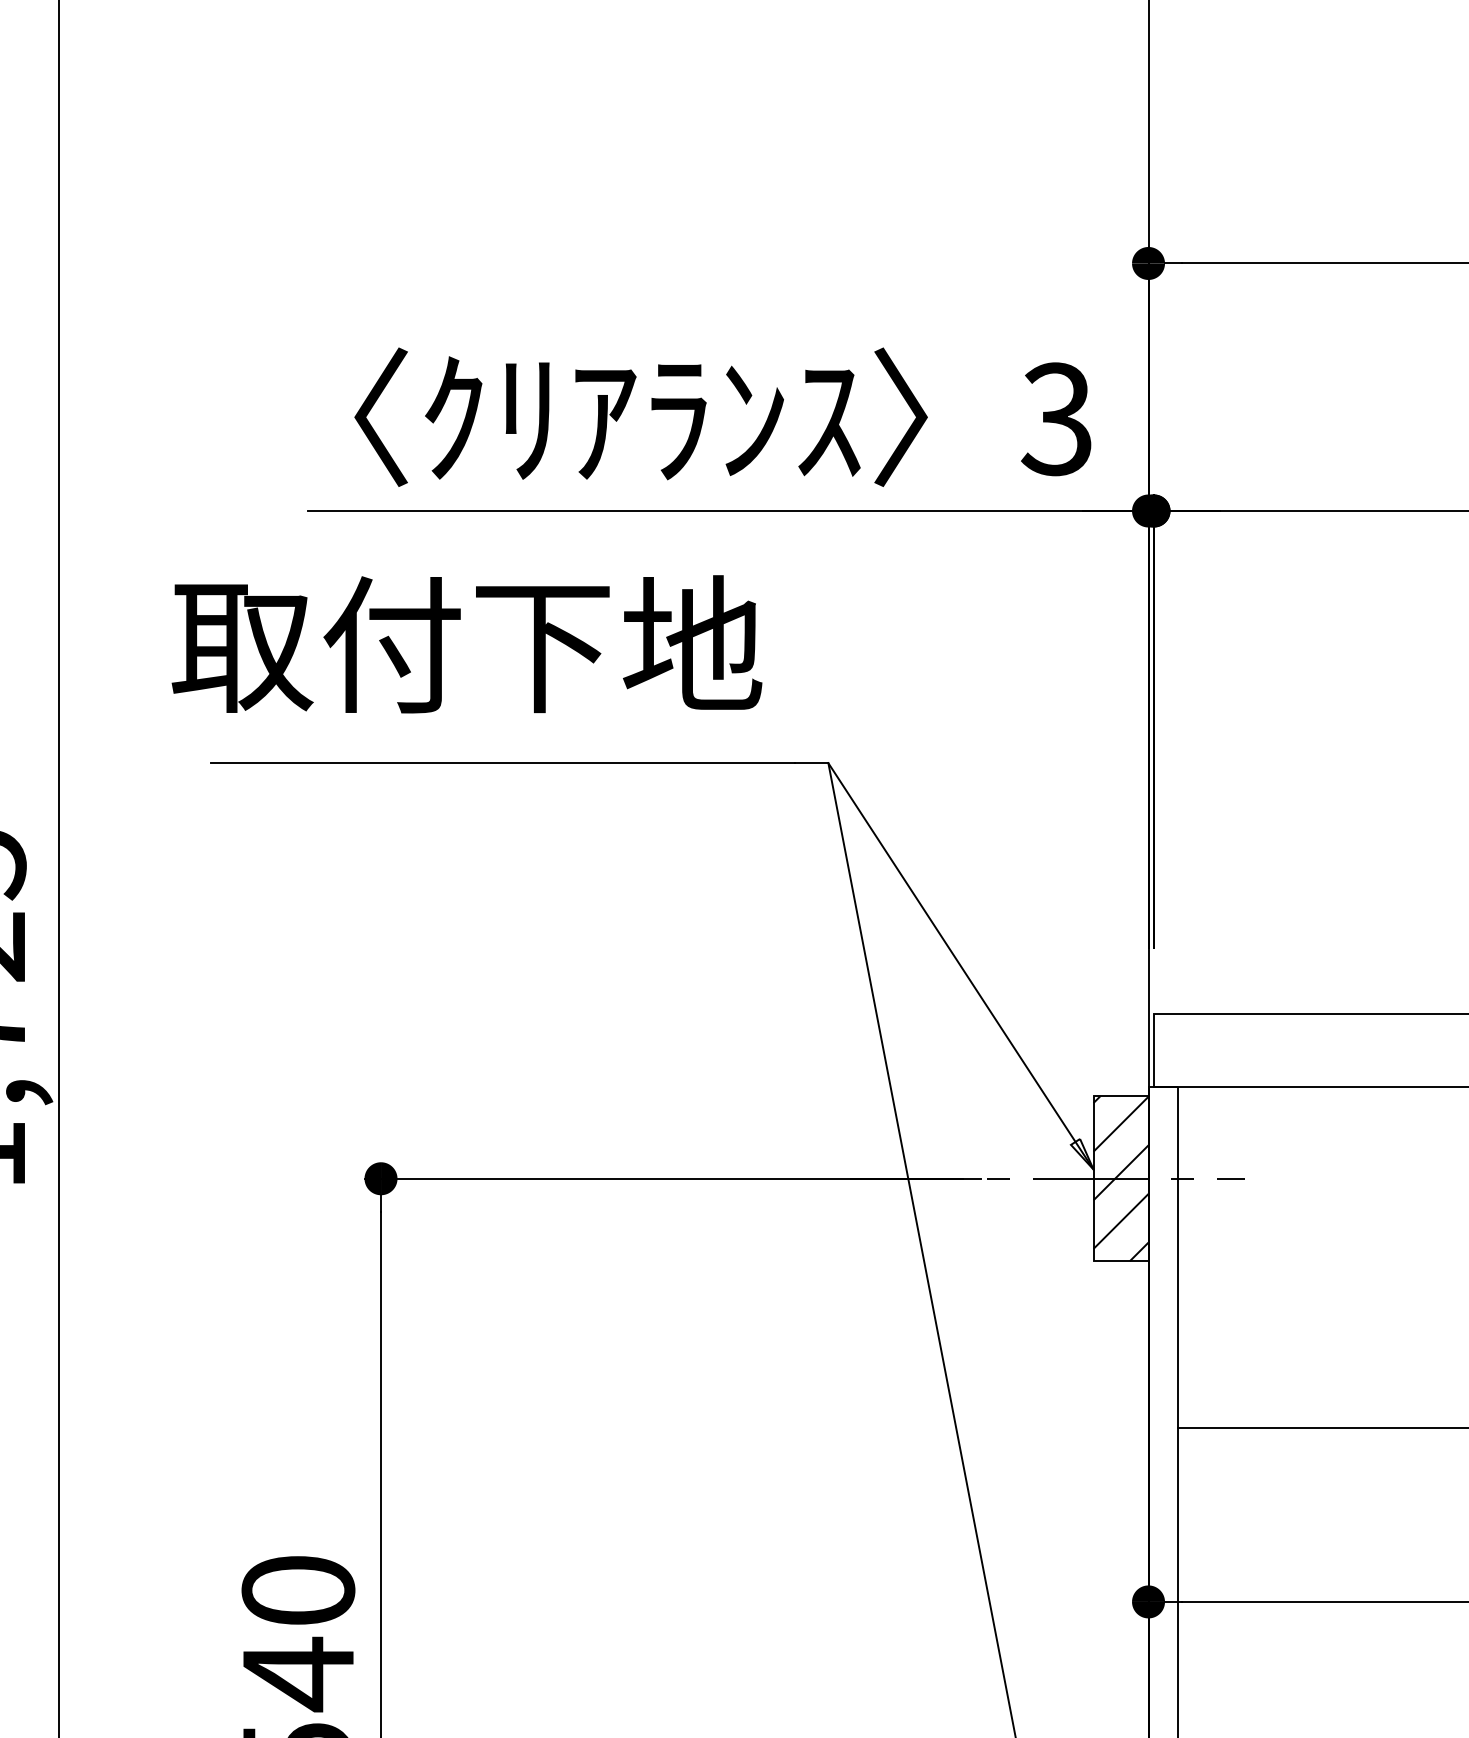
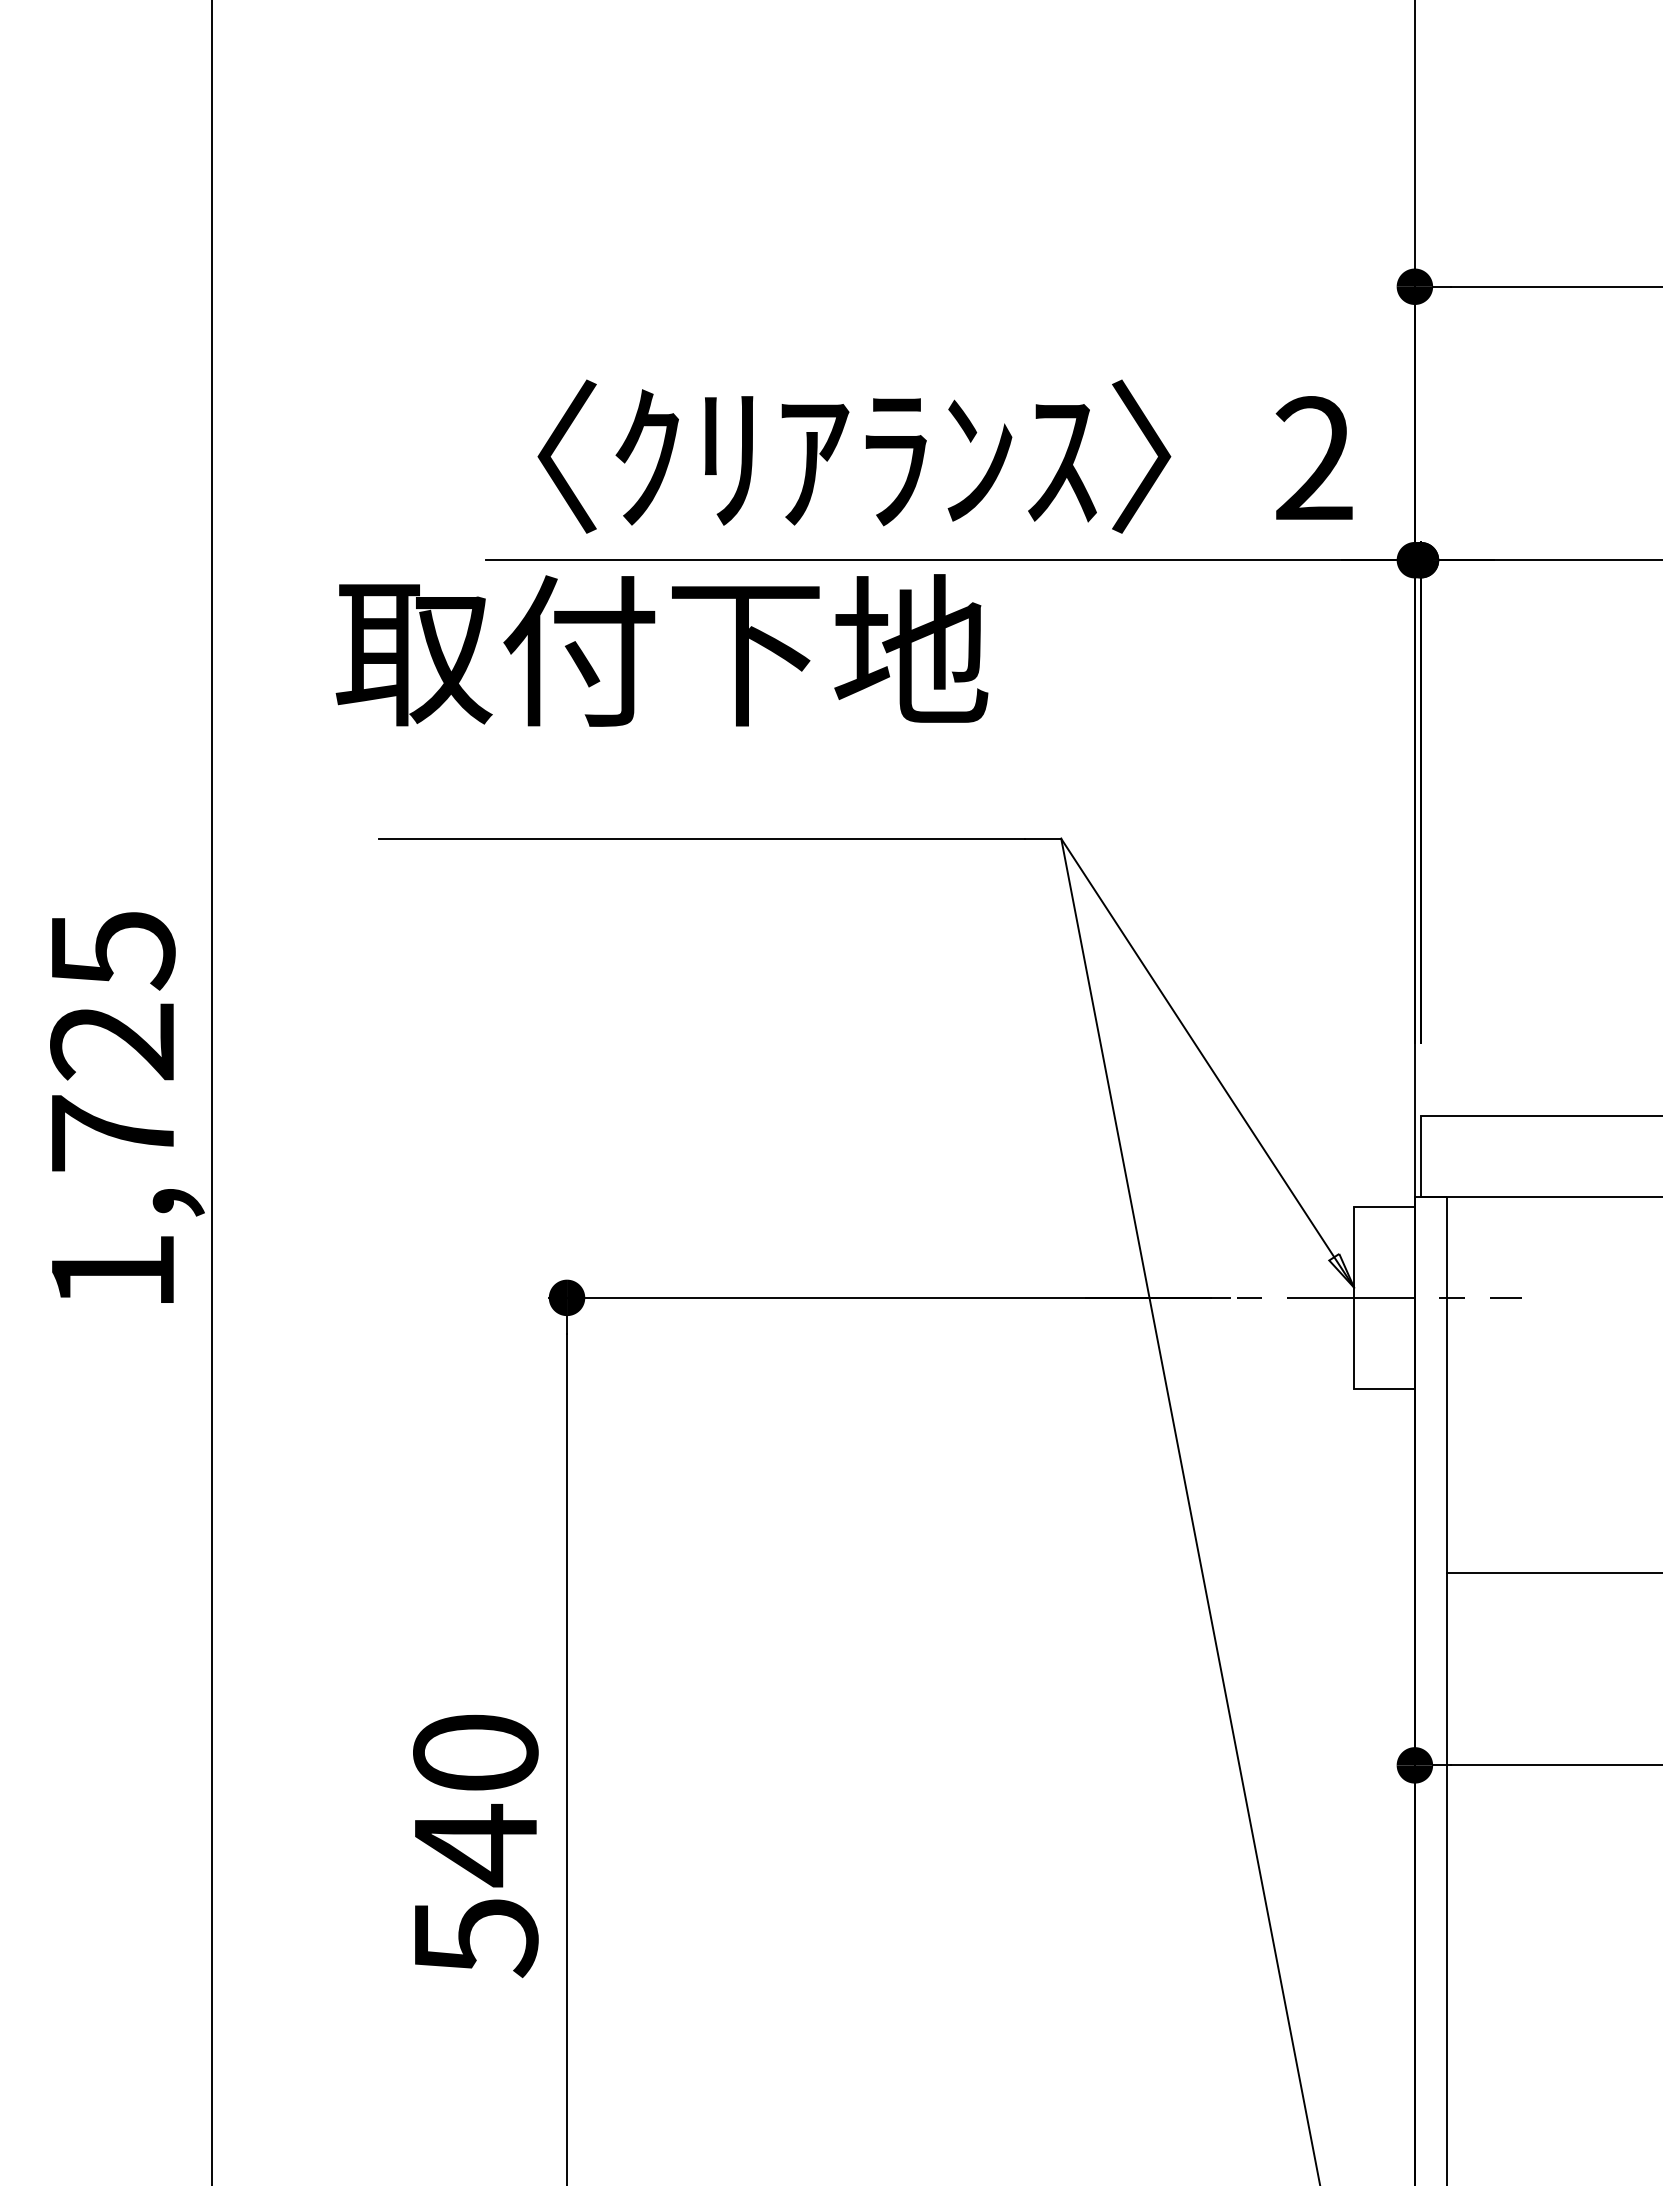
text: (1056, 418) -> (1313, 458), 3 -> 2
text: (466, 644) -> (661, 650), moved
hatch: (1120, 1178) -> (1384, 1297), removed

